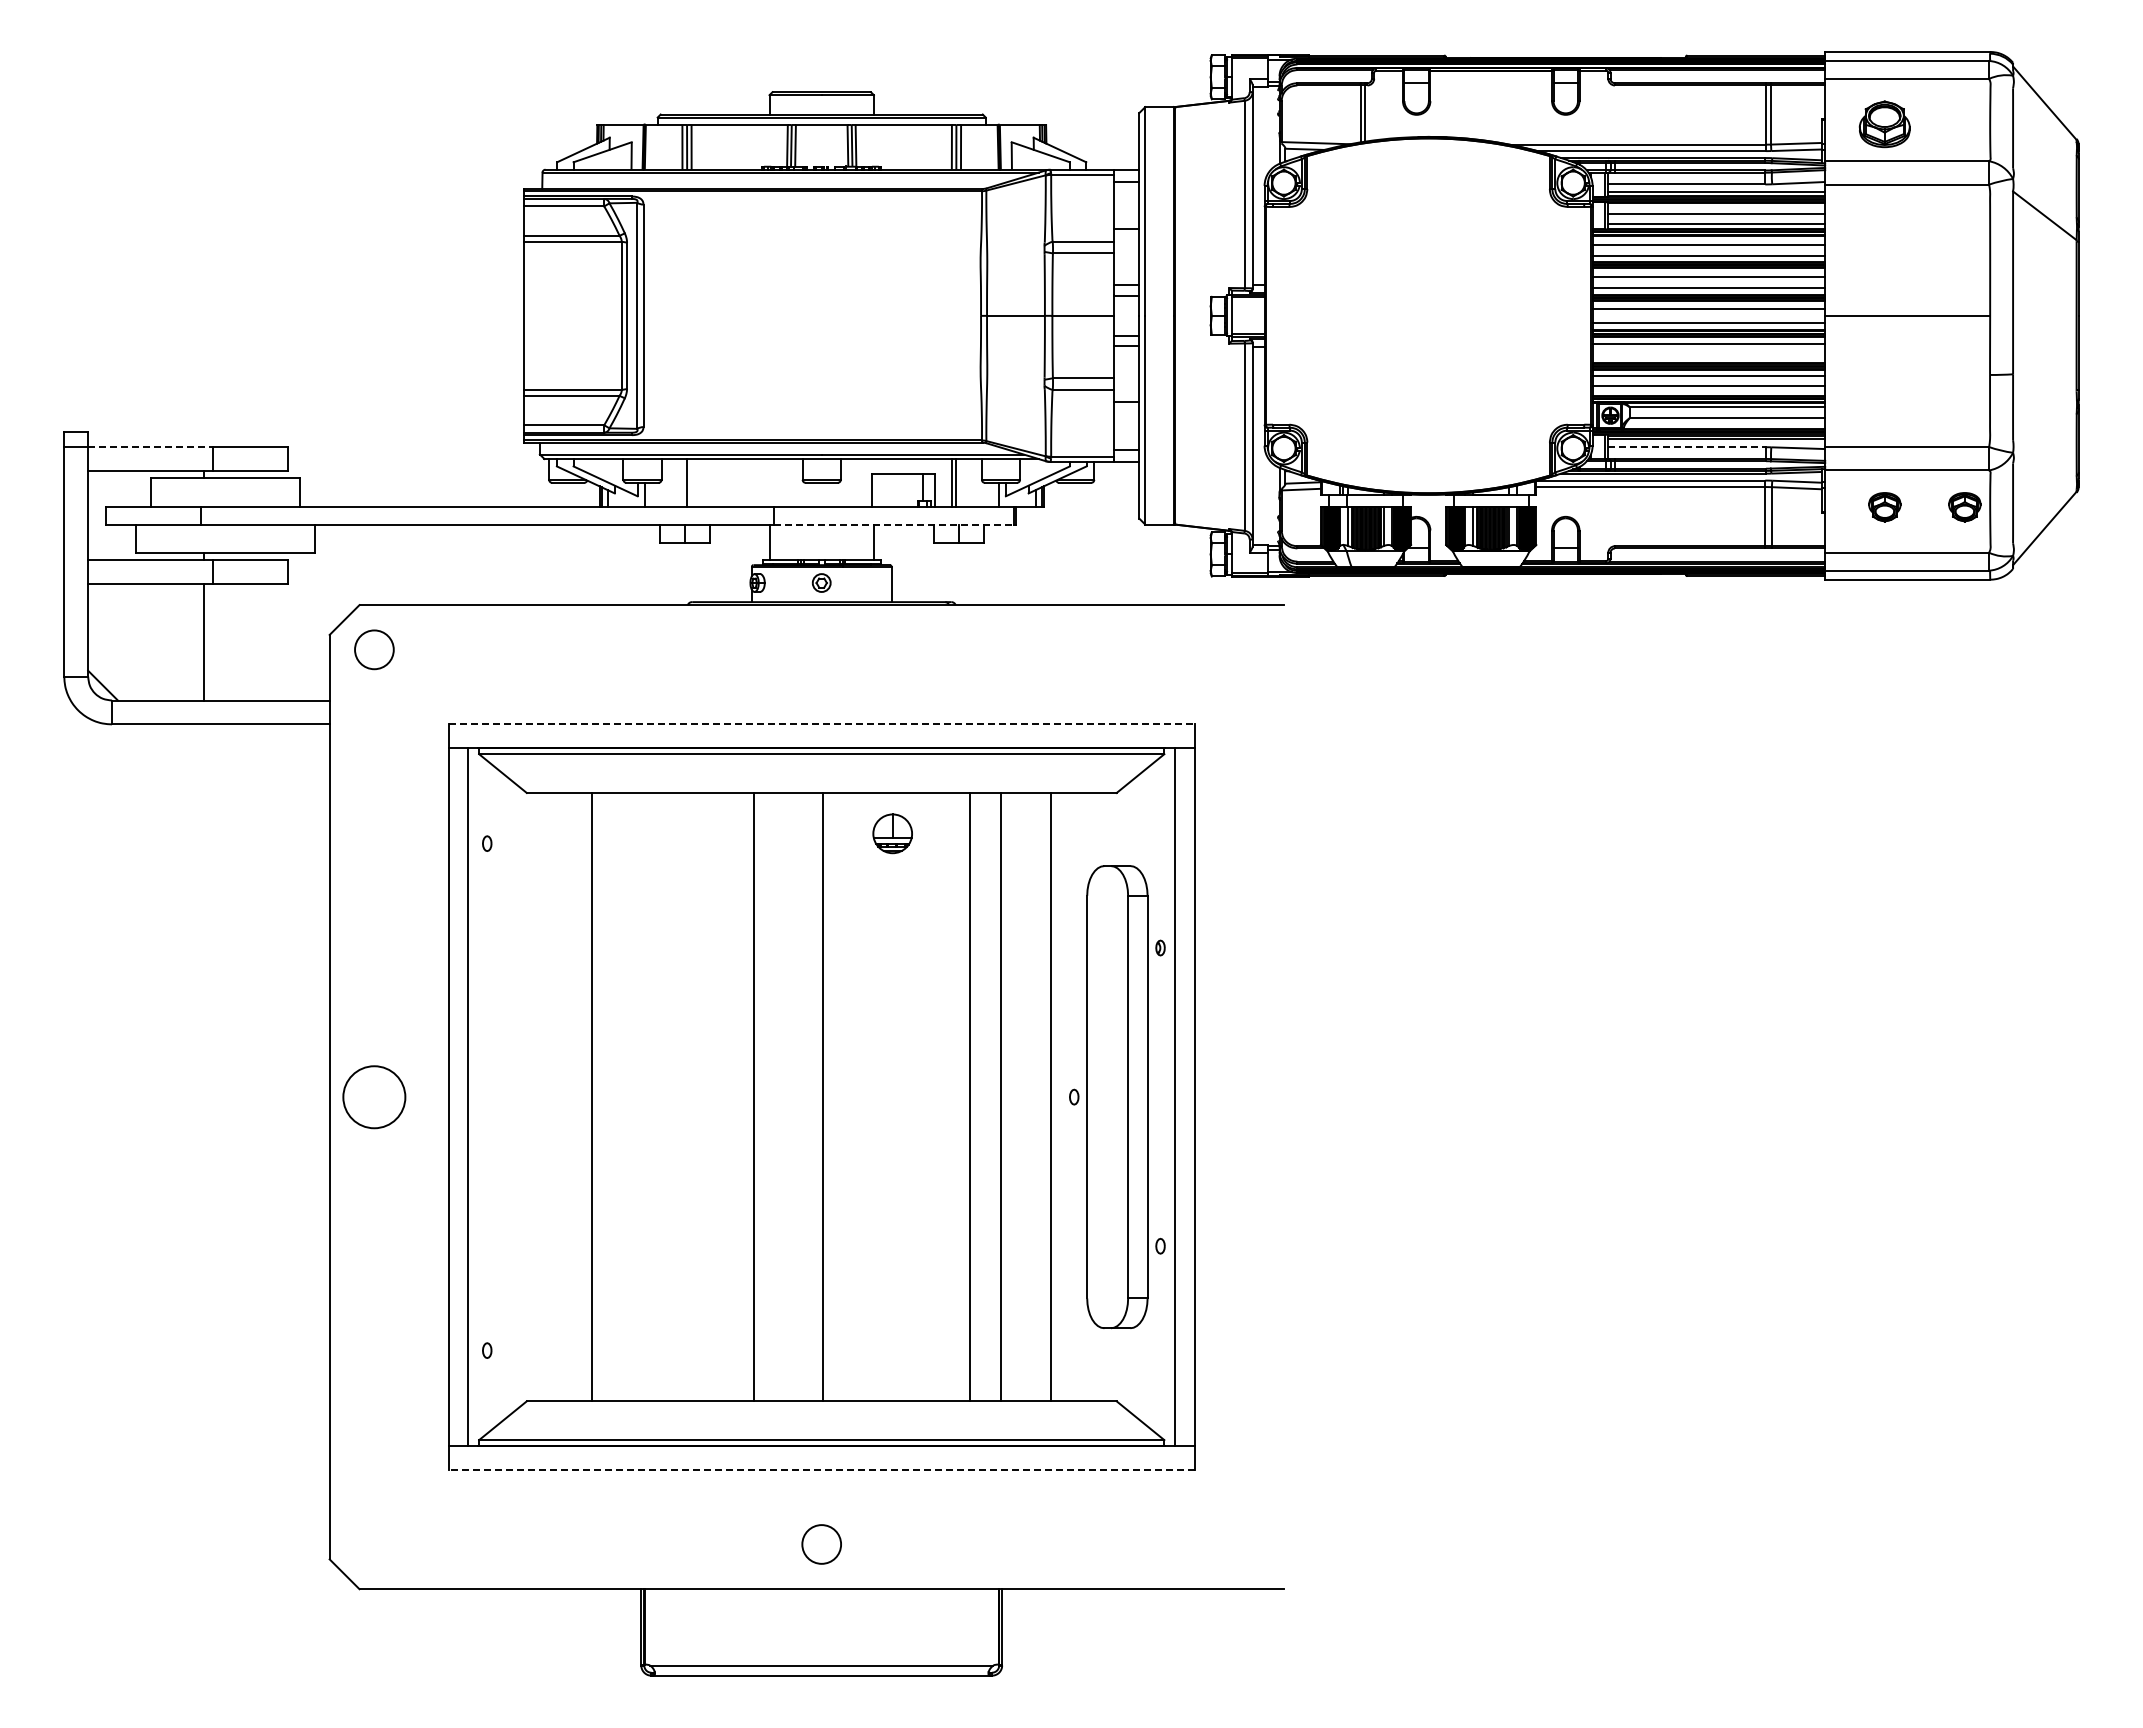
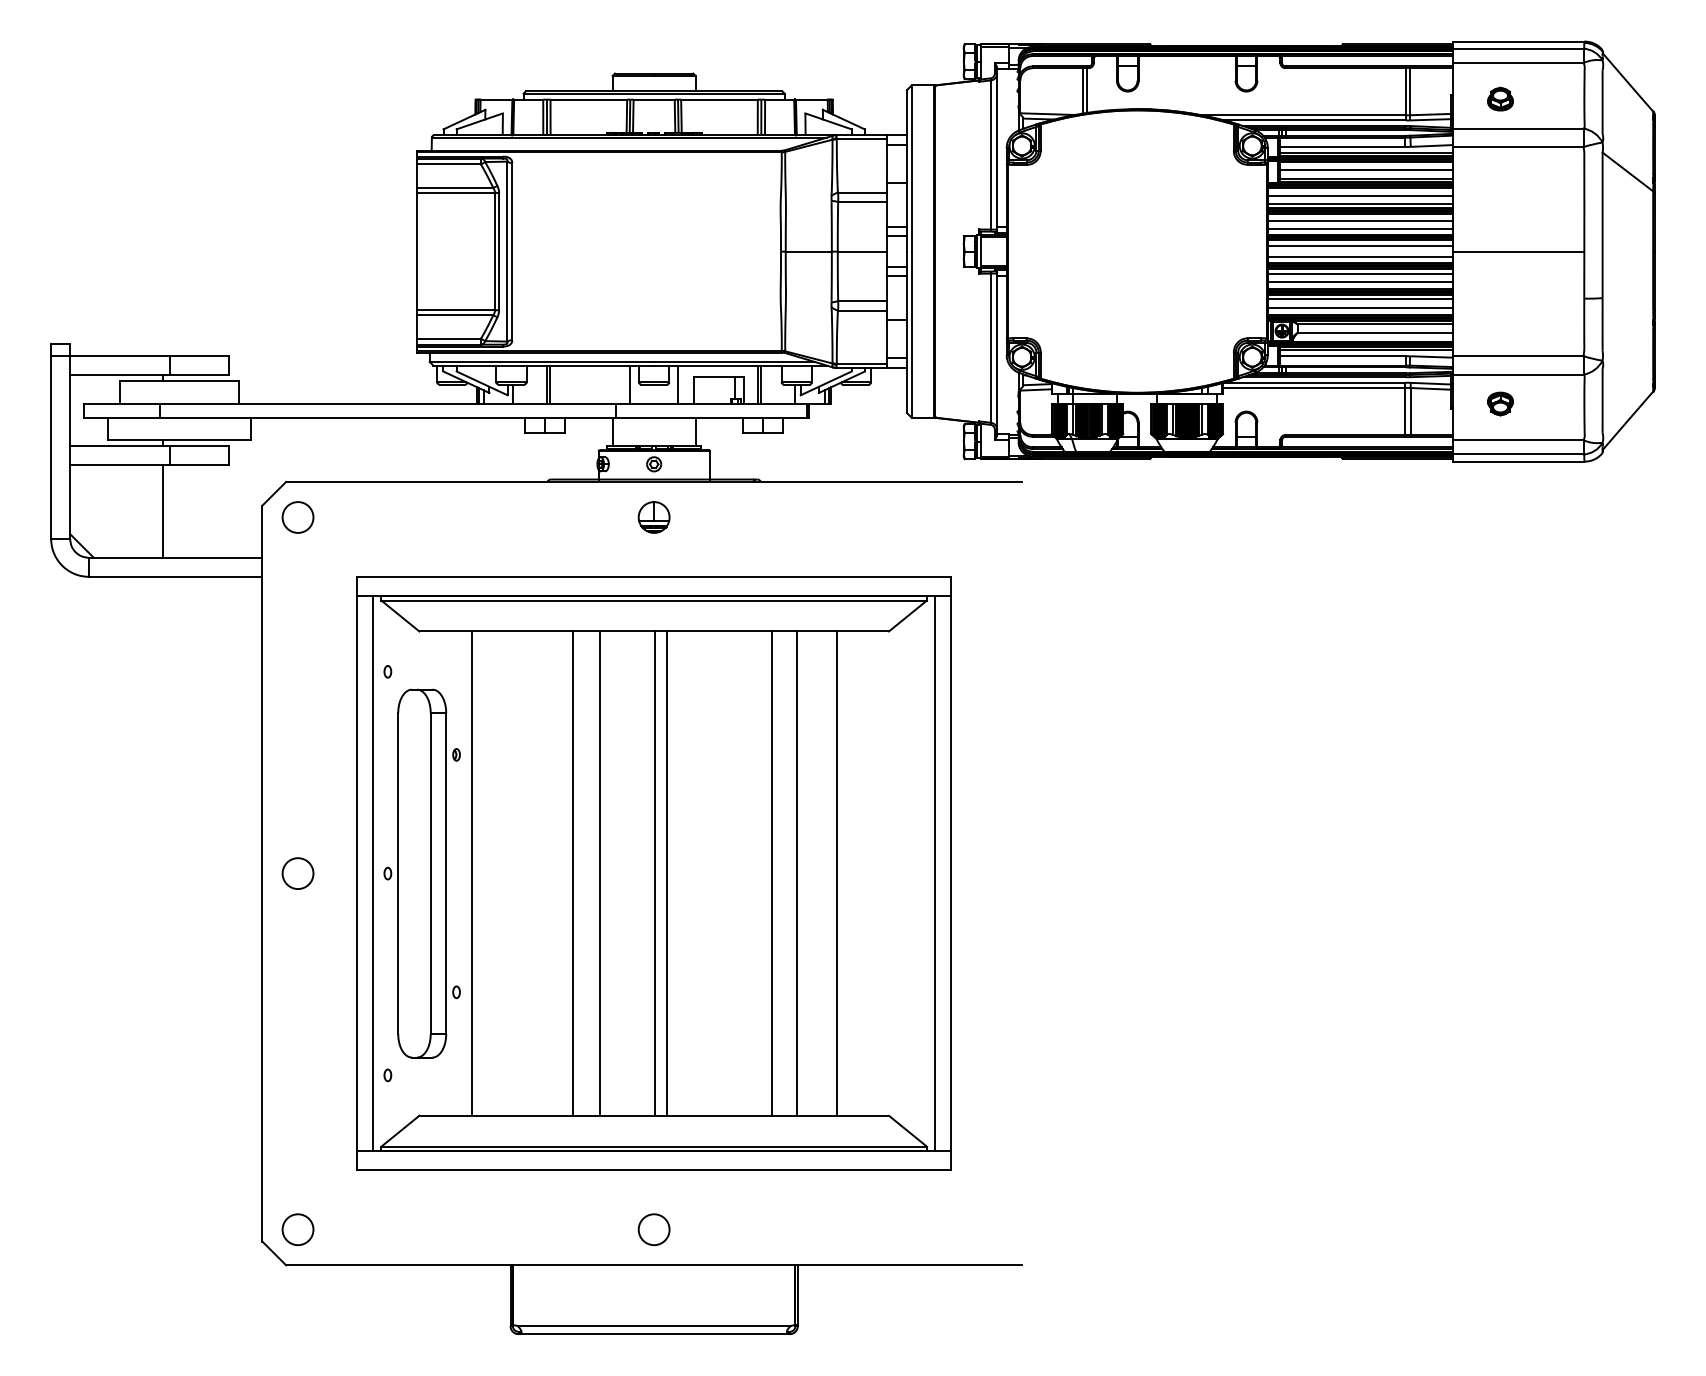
part: (1884, 124) -> (1500, 99), size x0.62
line: (1708, 354) -> (1360, 282), added
line: (150, 447) -> (119, 356), dashed -> solid
line: (1687, 447) -> (1343, 356), dashed -> solid
line: (691, 482) -> (550, 384), added
line: (791, 482) -> (630, 384), added
line: (851, 482) -> (677, 384), added
part: (1964, 507) -> (1563, 404), removed
line: (894, 524) -> (712, 417), dashed -> solid
line: (821, 724) -> (653, 576), dashed -> solid
part: (892, 833) -> (653, 517), moved
circle: (374, 1096) -> (298, 873), size x0.62
line: (719, 1096) -> (572, 873), added
line: (837, 1096) -> (666, 873), added
part: (1117, 1097) -> (422, 873), moved
line: (821, 1469) -> (653, 1170), dashed -> solid
circle: (374, 1544) -> (298, 1229), added

